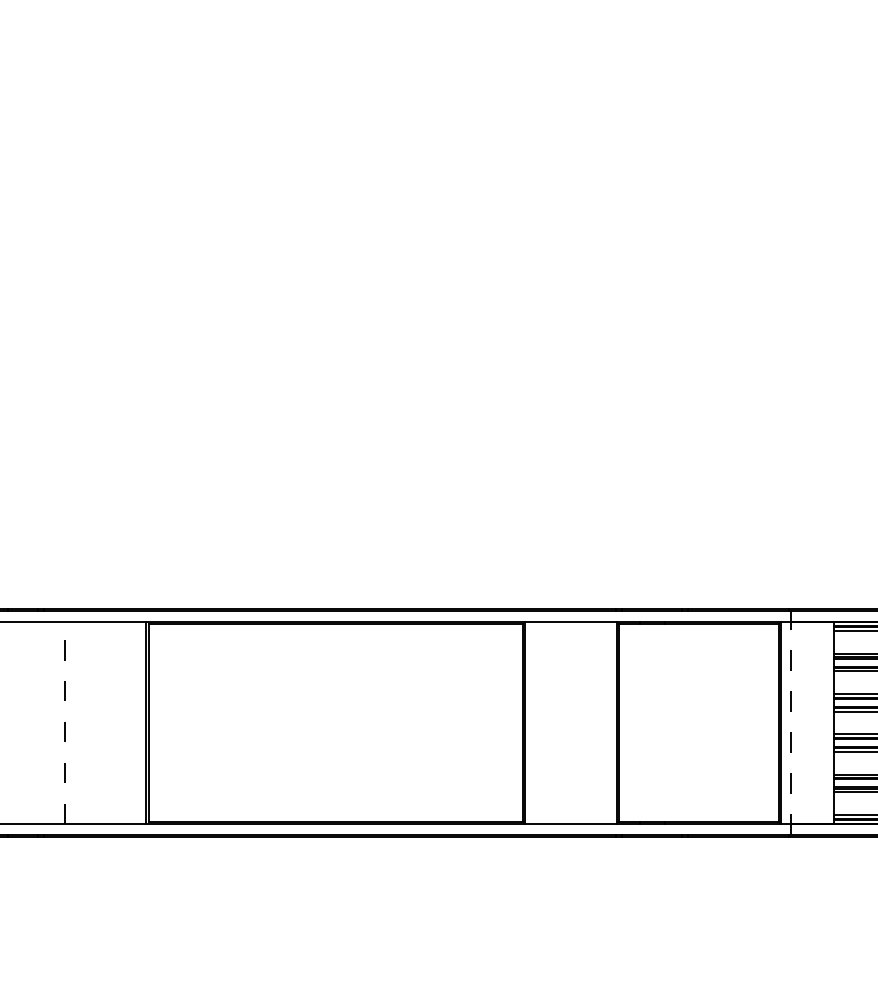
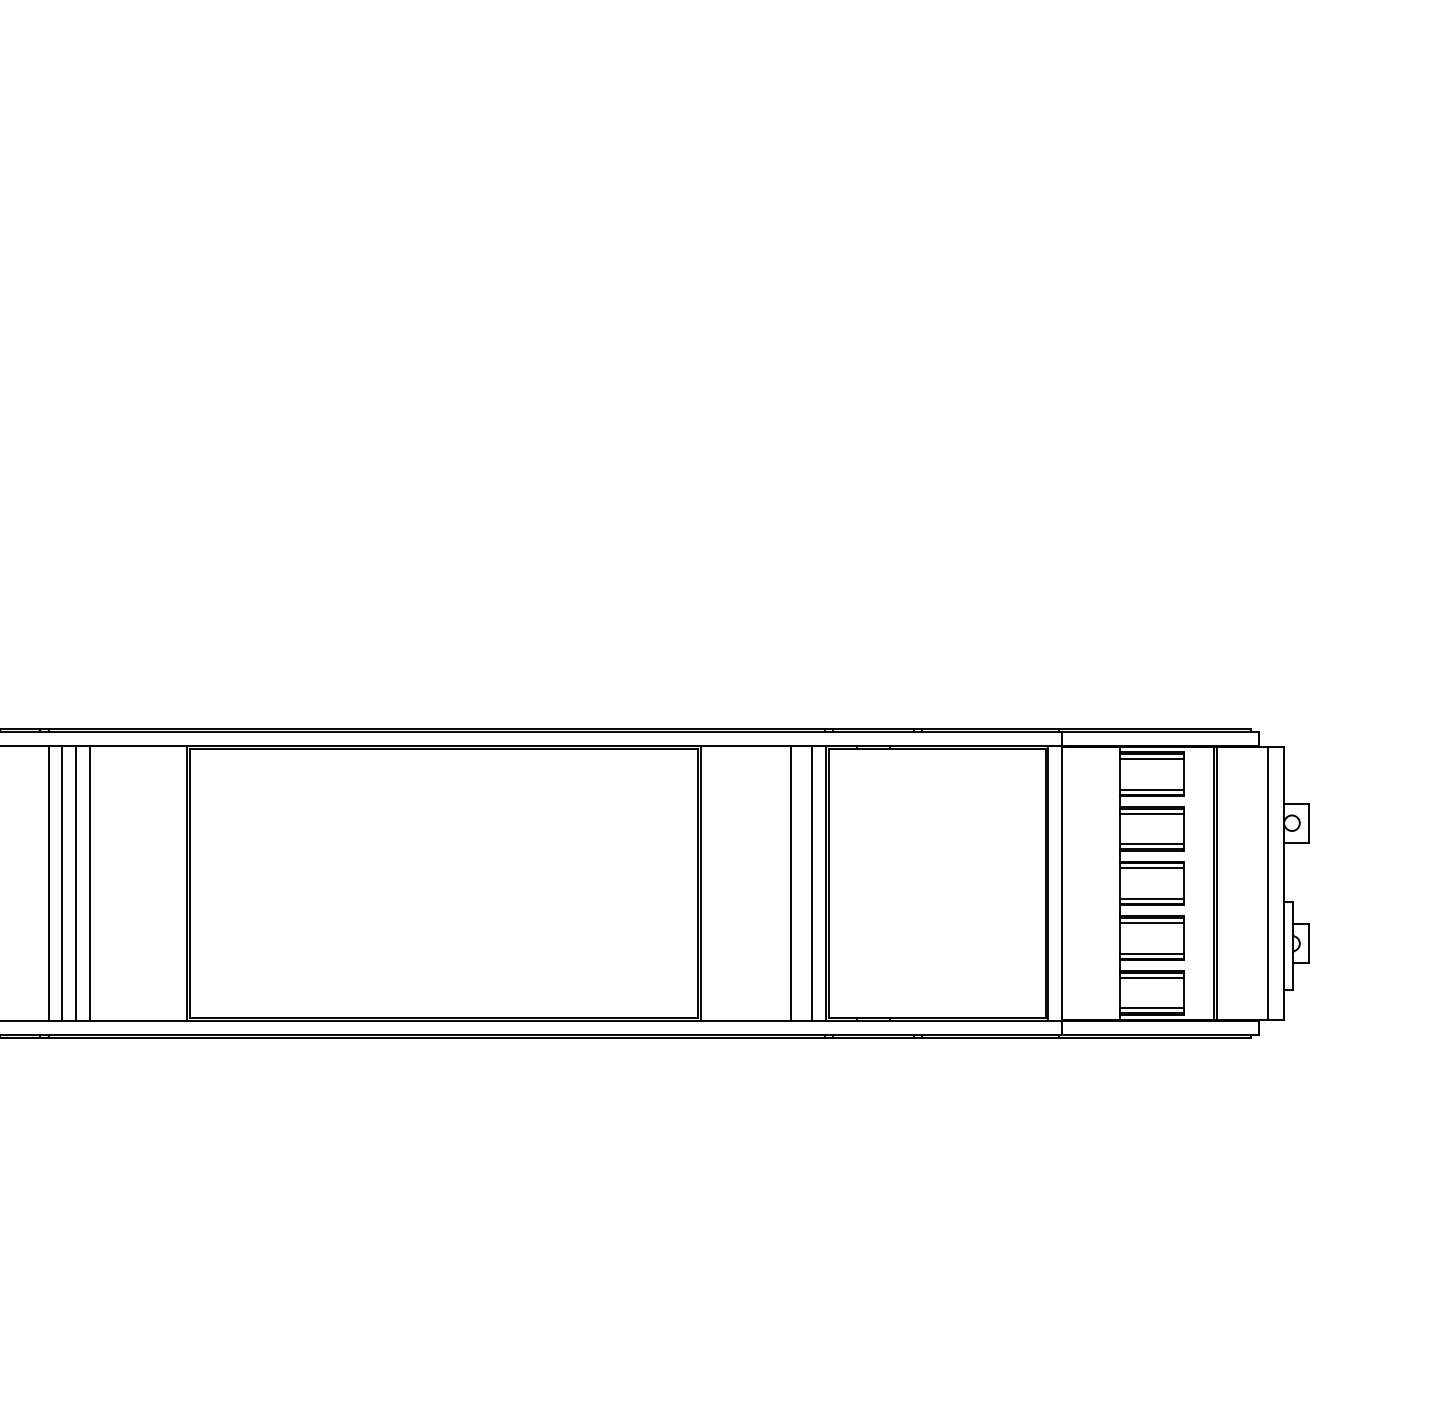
line: (44, 722) -> (48, 883), added
line: (54, 722) -> (62, 883), added
line: (64, 722) -> (76, 883), dashed -> solid
line: (74, 722) -> (90, 883), added
line: (591, 722) -> (791, 883), added
line: (607, 722) -> (812, 883), added
line: (791, 722) -> (1062, 883), dashed -> solid

